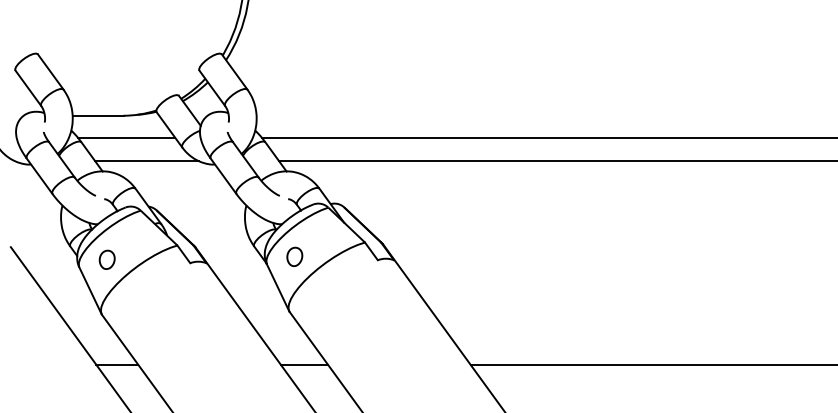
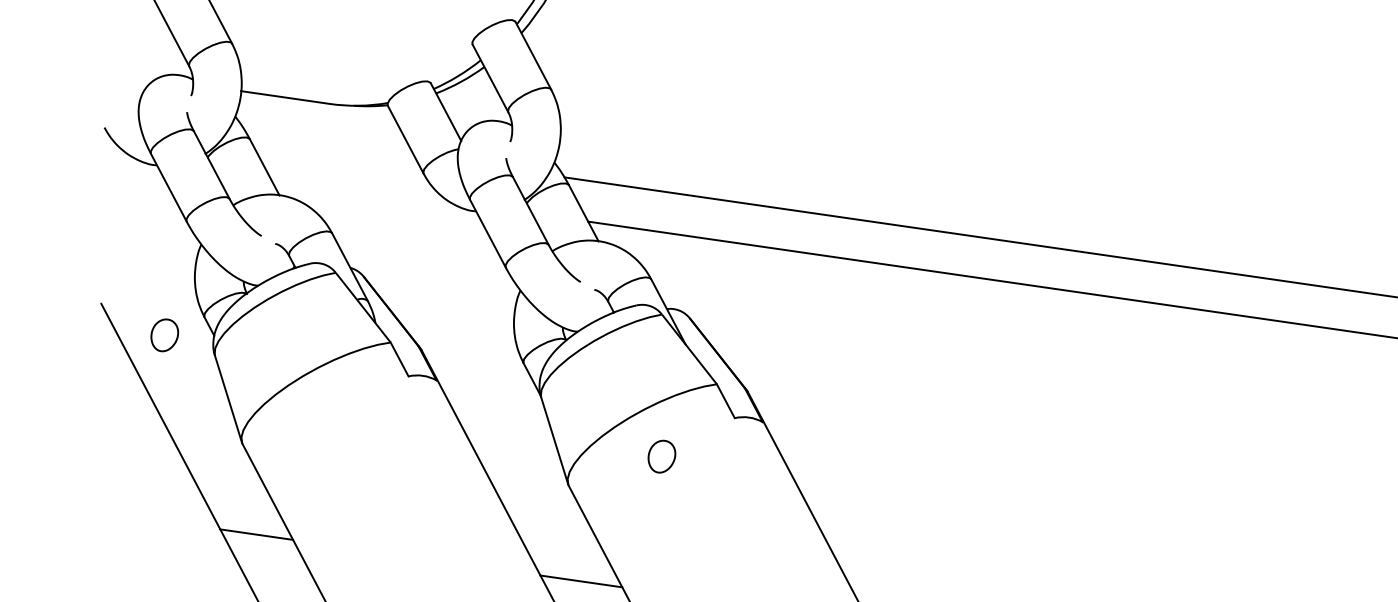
line: (126, 138) -> (329, 144), removed
line: (147, 161) -> (359, 189), removed
part: (294, 256) -> (661, 455), moved
part: (106, 259) -> (163, 334), moved

